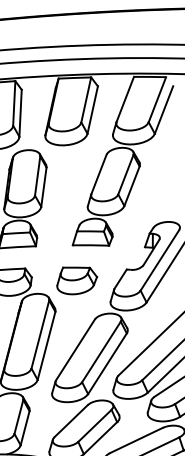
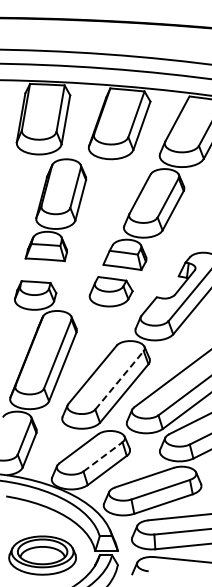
part: (76, 279) -> (110, 291), moved
line: (101, 352) -> (119, 380), solid -> dashed
line: (95, 425) -> (103, 456), solid -> dashed

